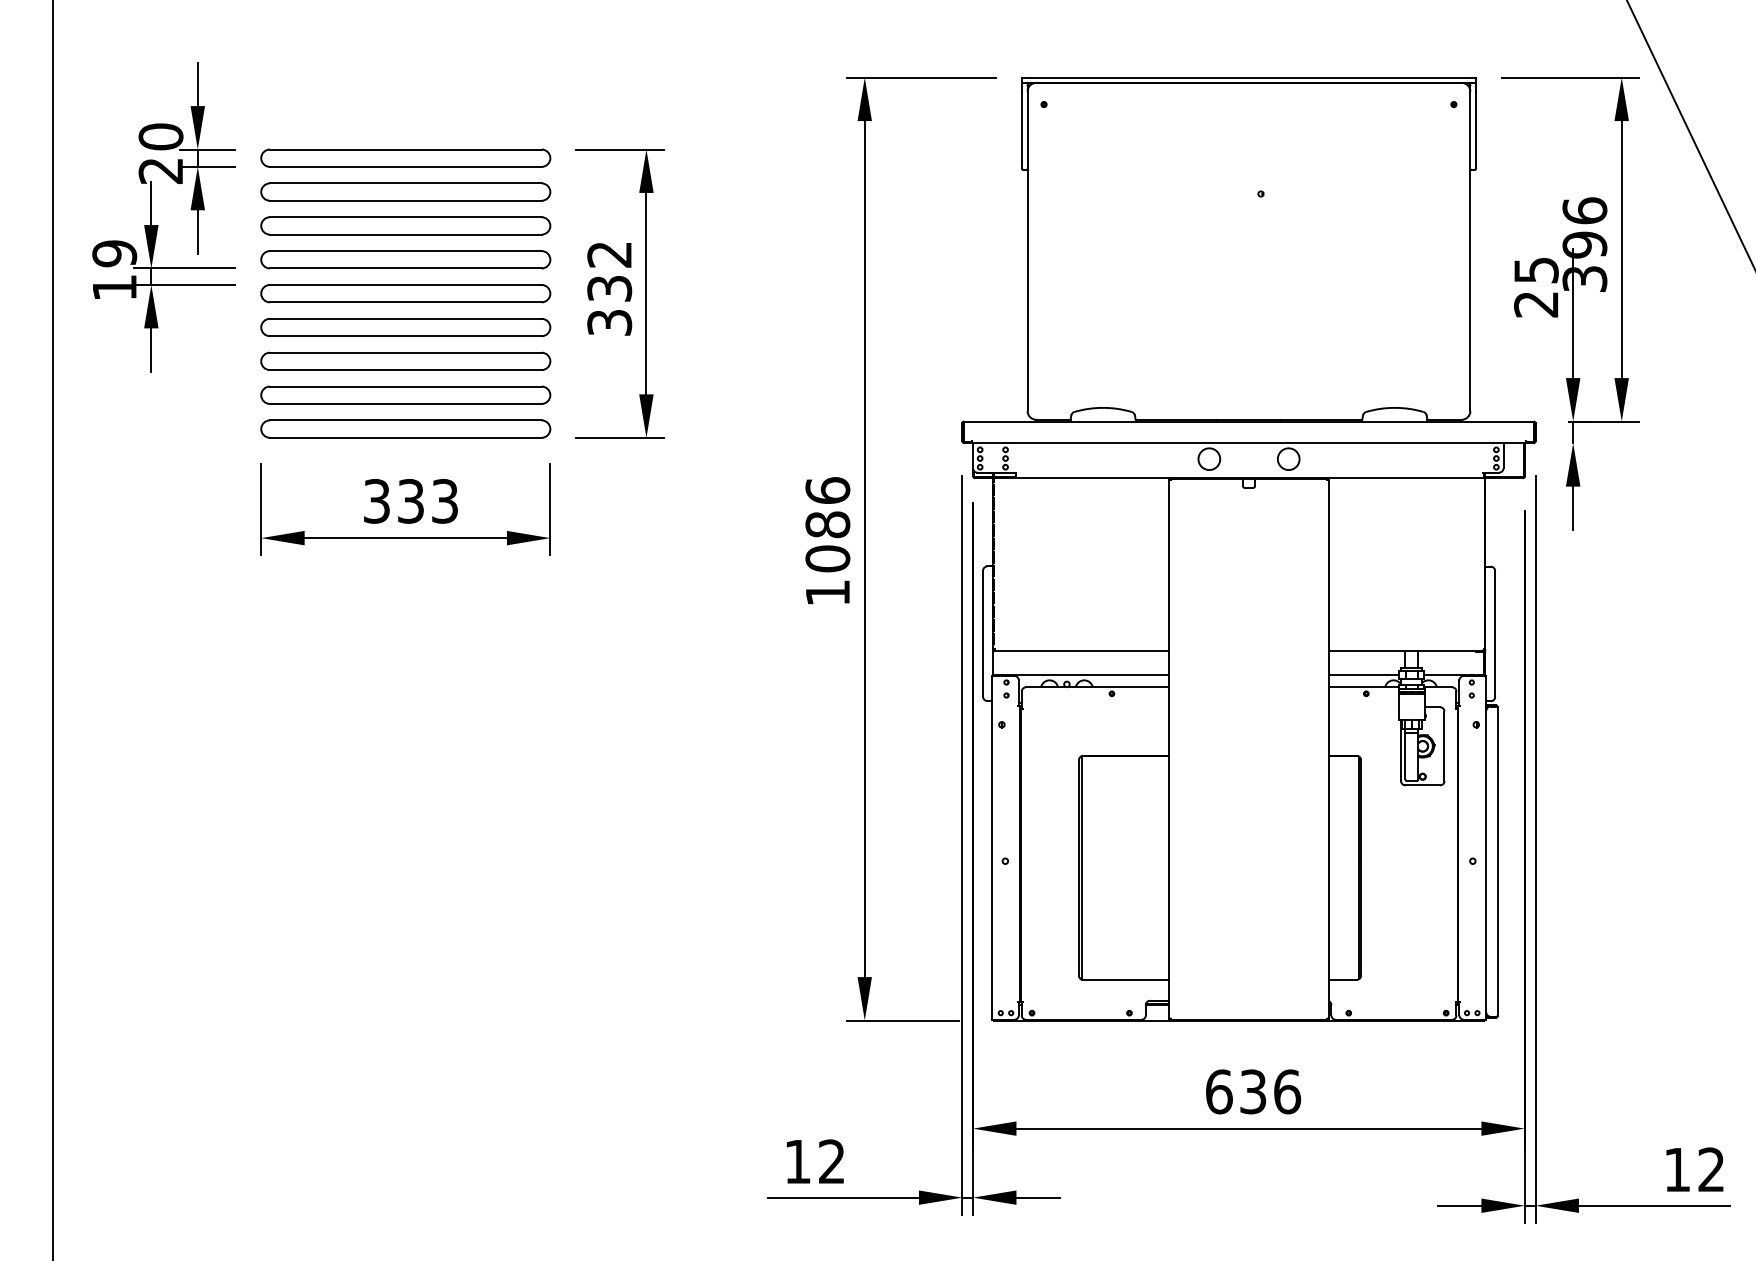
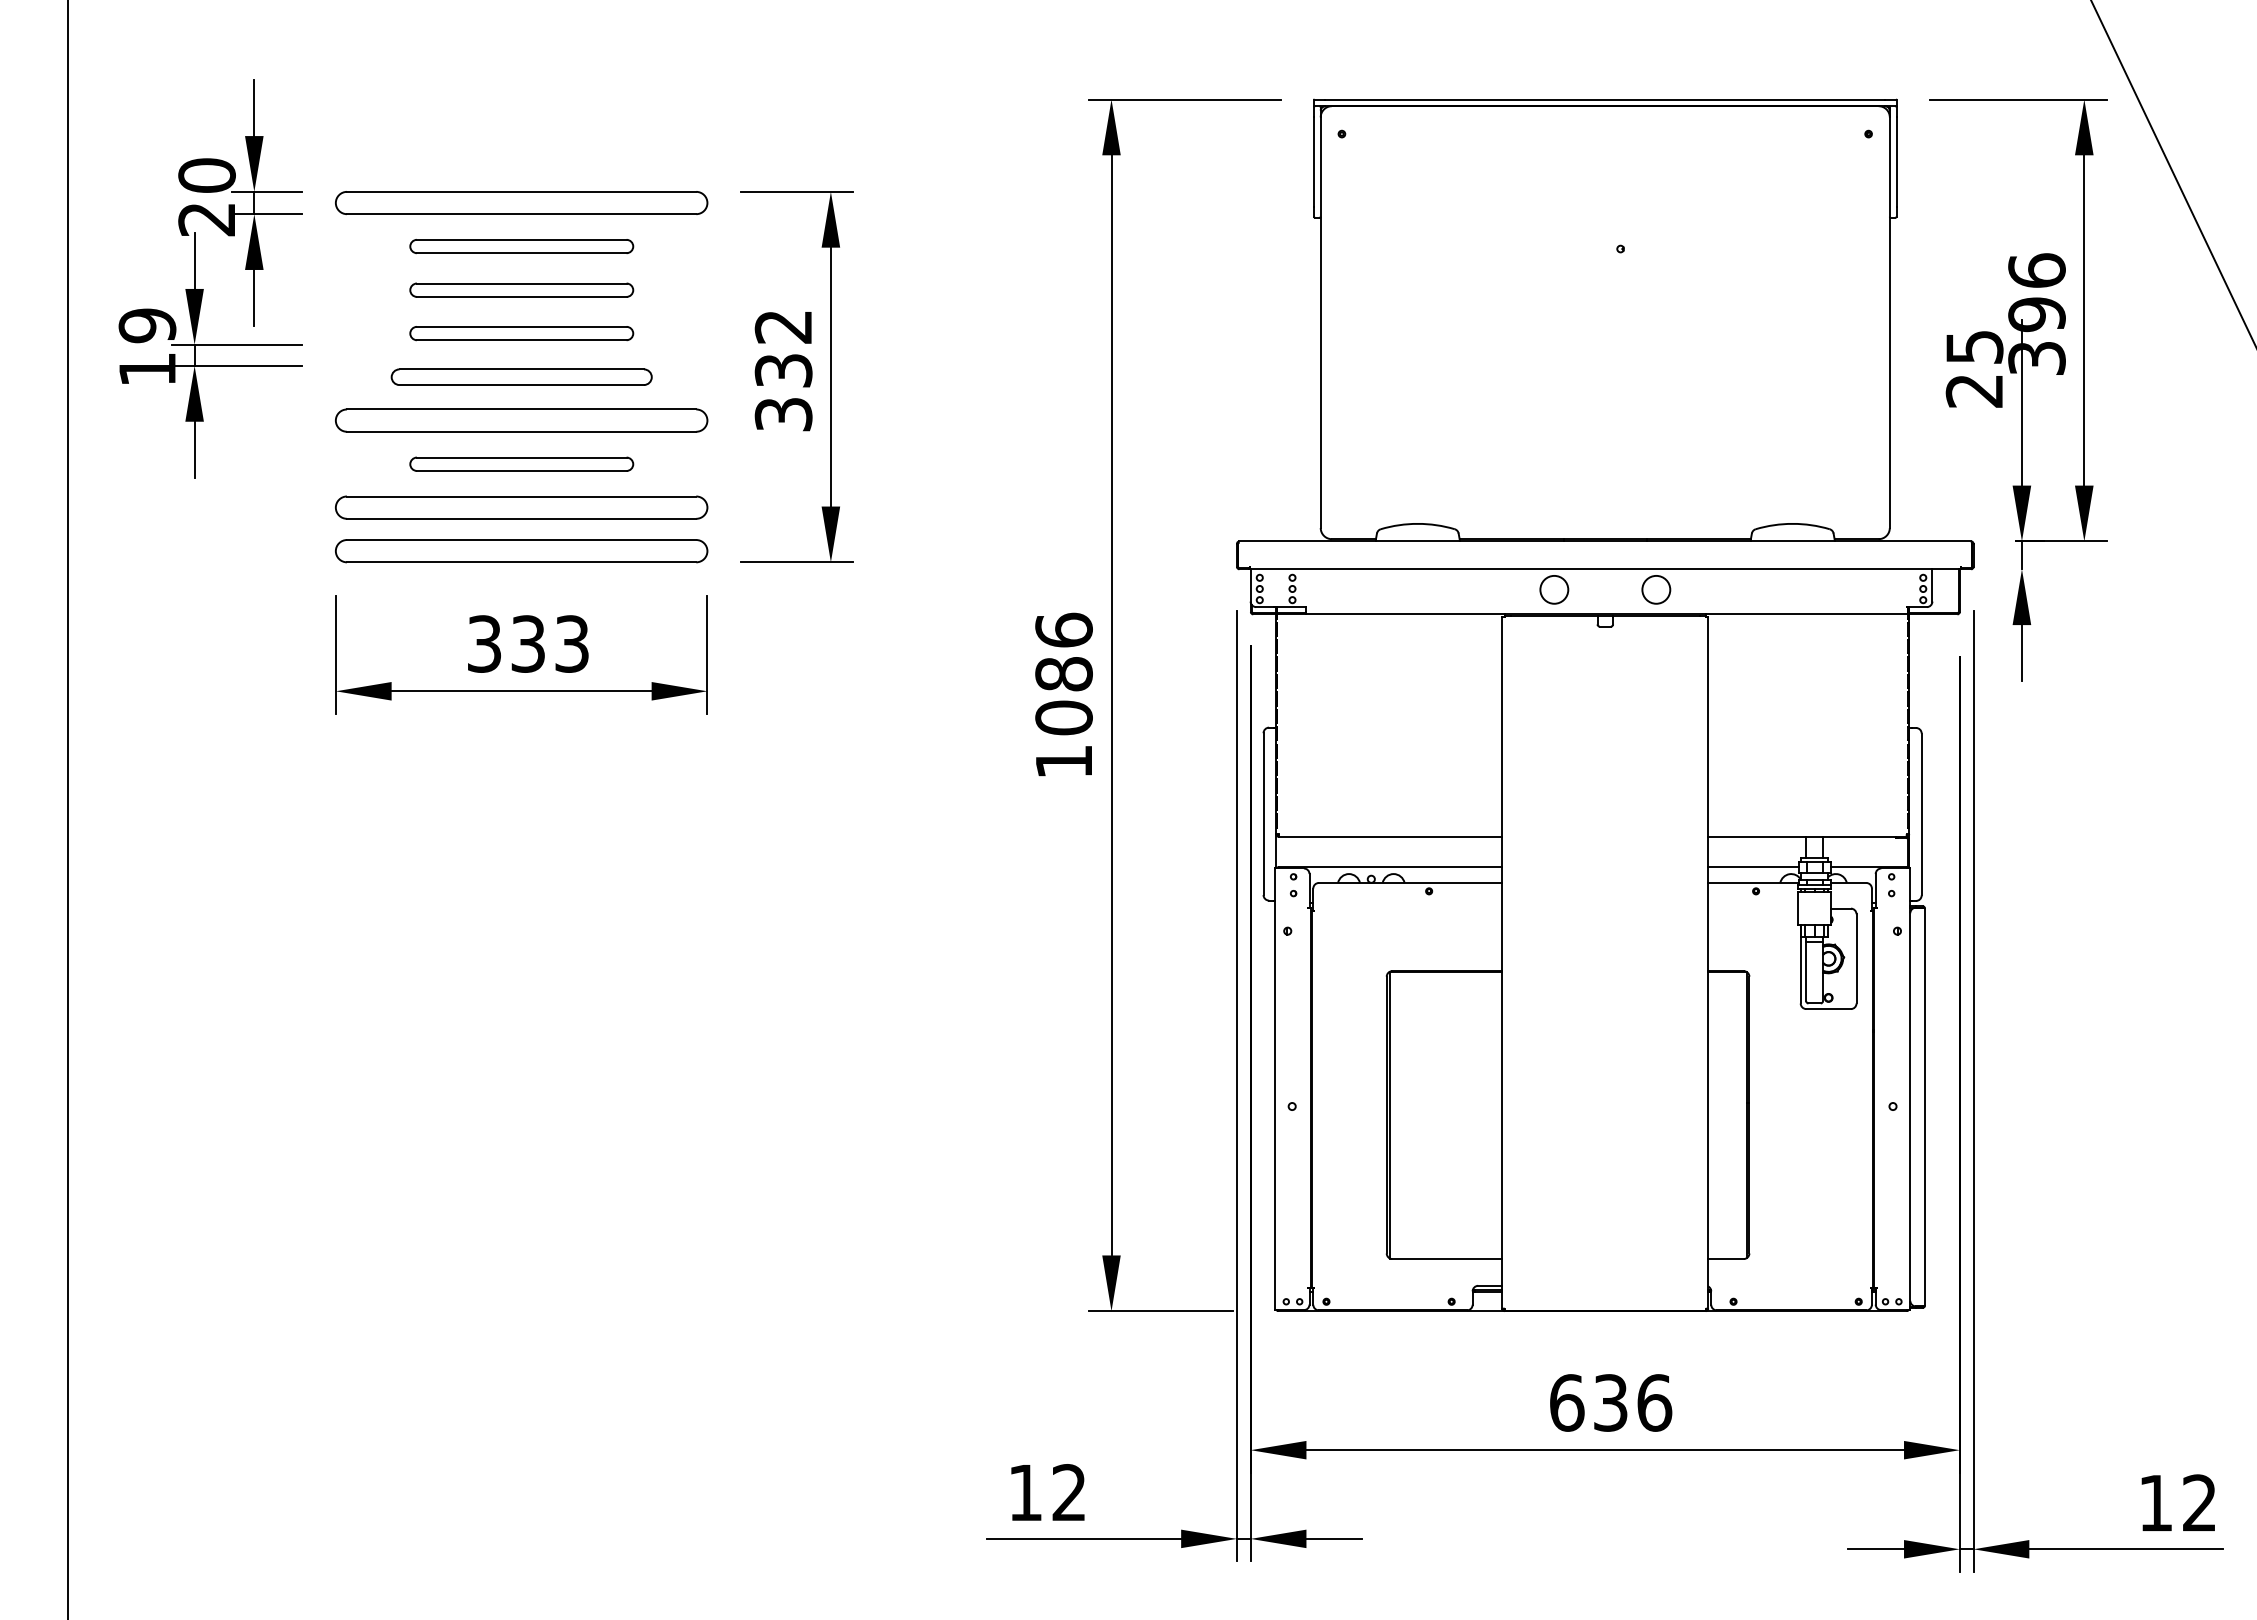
part: (405, 192) -> (521, 246), size x0.6
part: (405, 226) -> (521, 290), size x0.6
part: (405, 259) -> (521, 333), size x0.6
part: (405, 293) -> (521, 377), size x0.7
part: (405, 361) -> (521, 464), size x0.6

